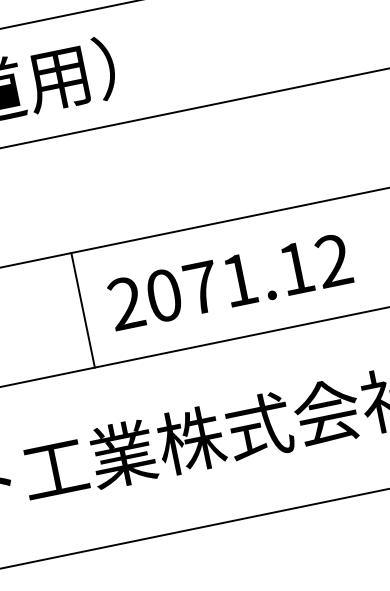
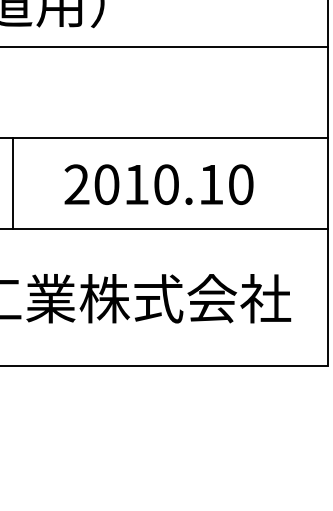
text: (267, 274) -> (188, 184), 2071.12 -> 2010.10
line: (83, 309) -> (13, 182), moved

